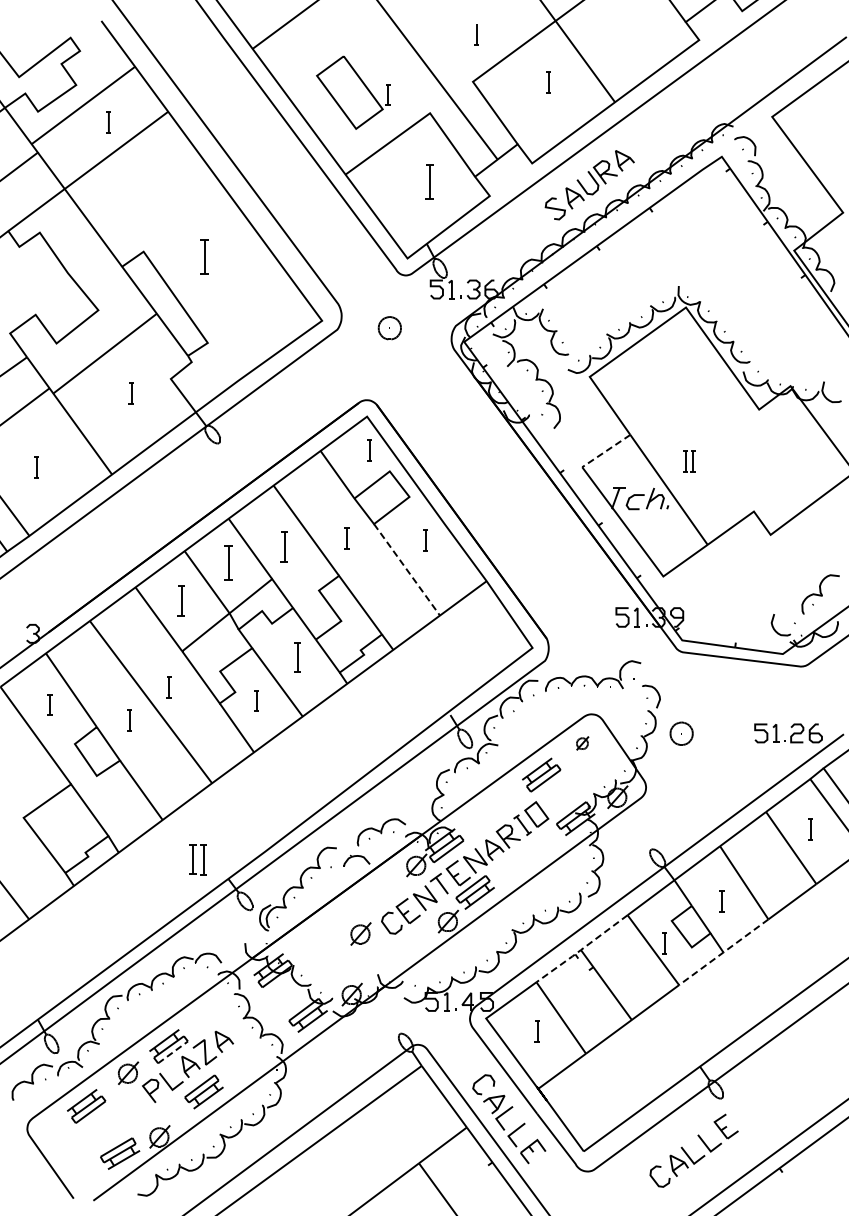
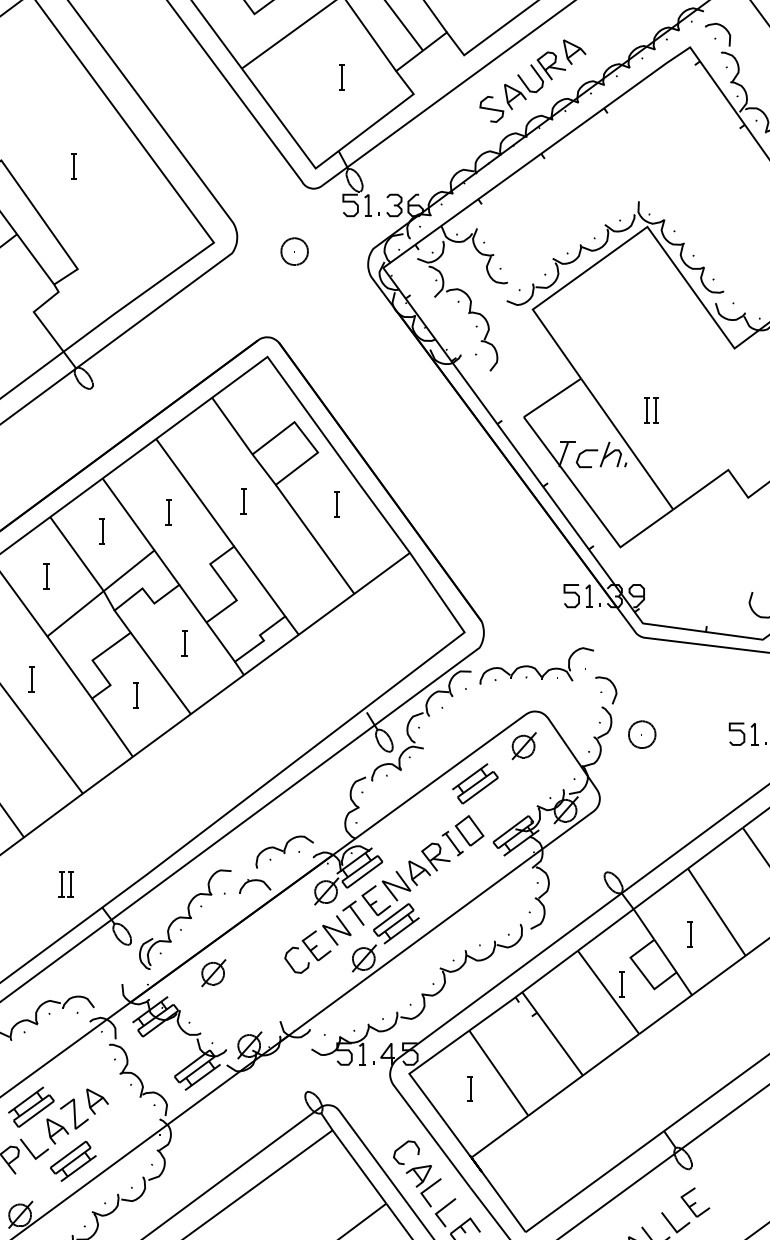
part: (429, 181) -> (341, 76), size x0.62
part: (204, 257) -> (73, 167), size x0.62
part: (369, 450) -> (270, 397), removed
line: (606, 451) -> (552, 398), dashed -> solid
part: (283, 547) -> (167, 512), size x0.71
part: (228, 563) -> (102, 531), size x0.62
line: (407, 571) -> (315, 541), dashed -> solid
part: (181, 600) -> (46, 575), size x0.71
part: (297, 657) -> (184, 643), size x0.71
part: (582, 743) -> (524, 746), size x1.67
part: (197, 859) -> (65, 884), size x0.71
part: (360, 933) -> (213, 972), moved
line: (580, 950) -> (521, 992), dashed -> solid
line: (723, 952) -> (692, 995), dashed -> solid
line: (173, 1052) -> (36, 1114), dashed -> solid

